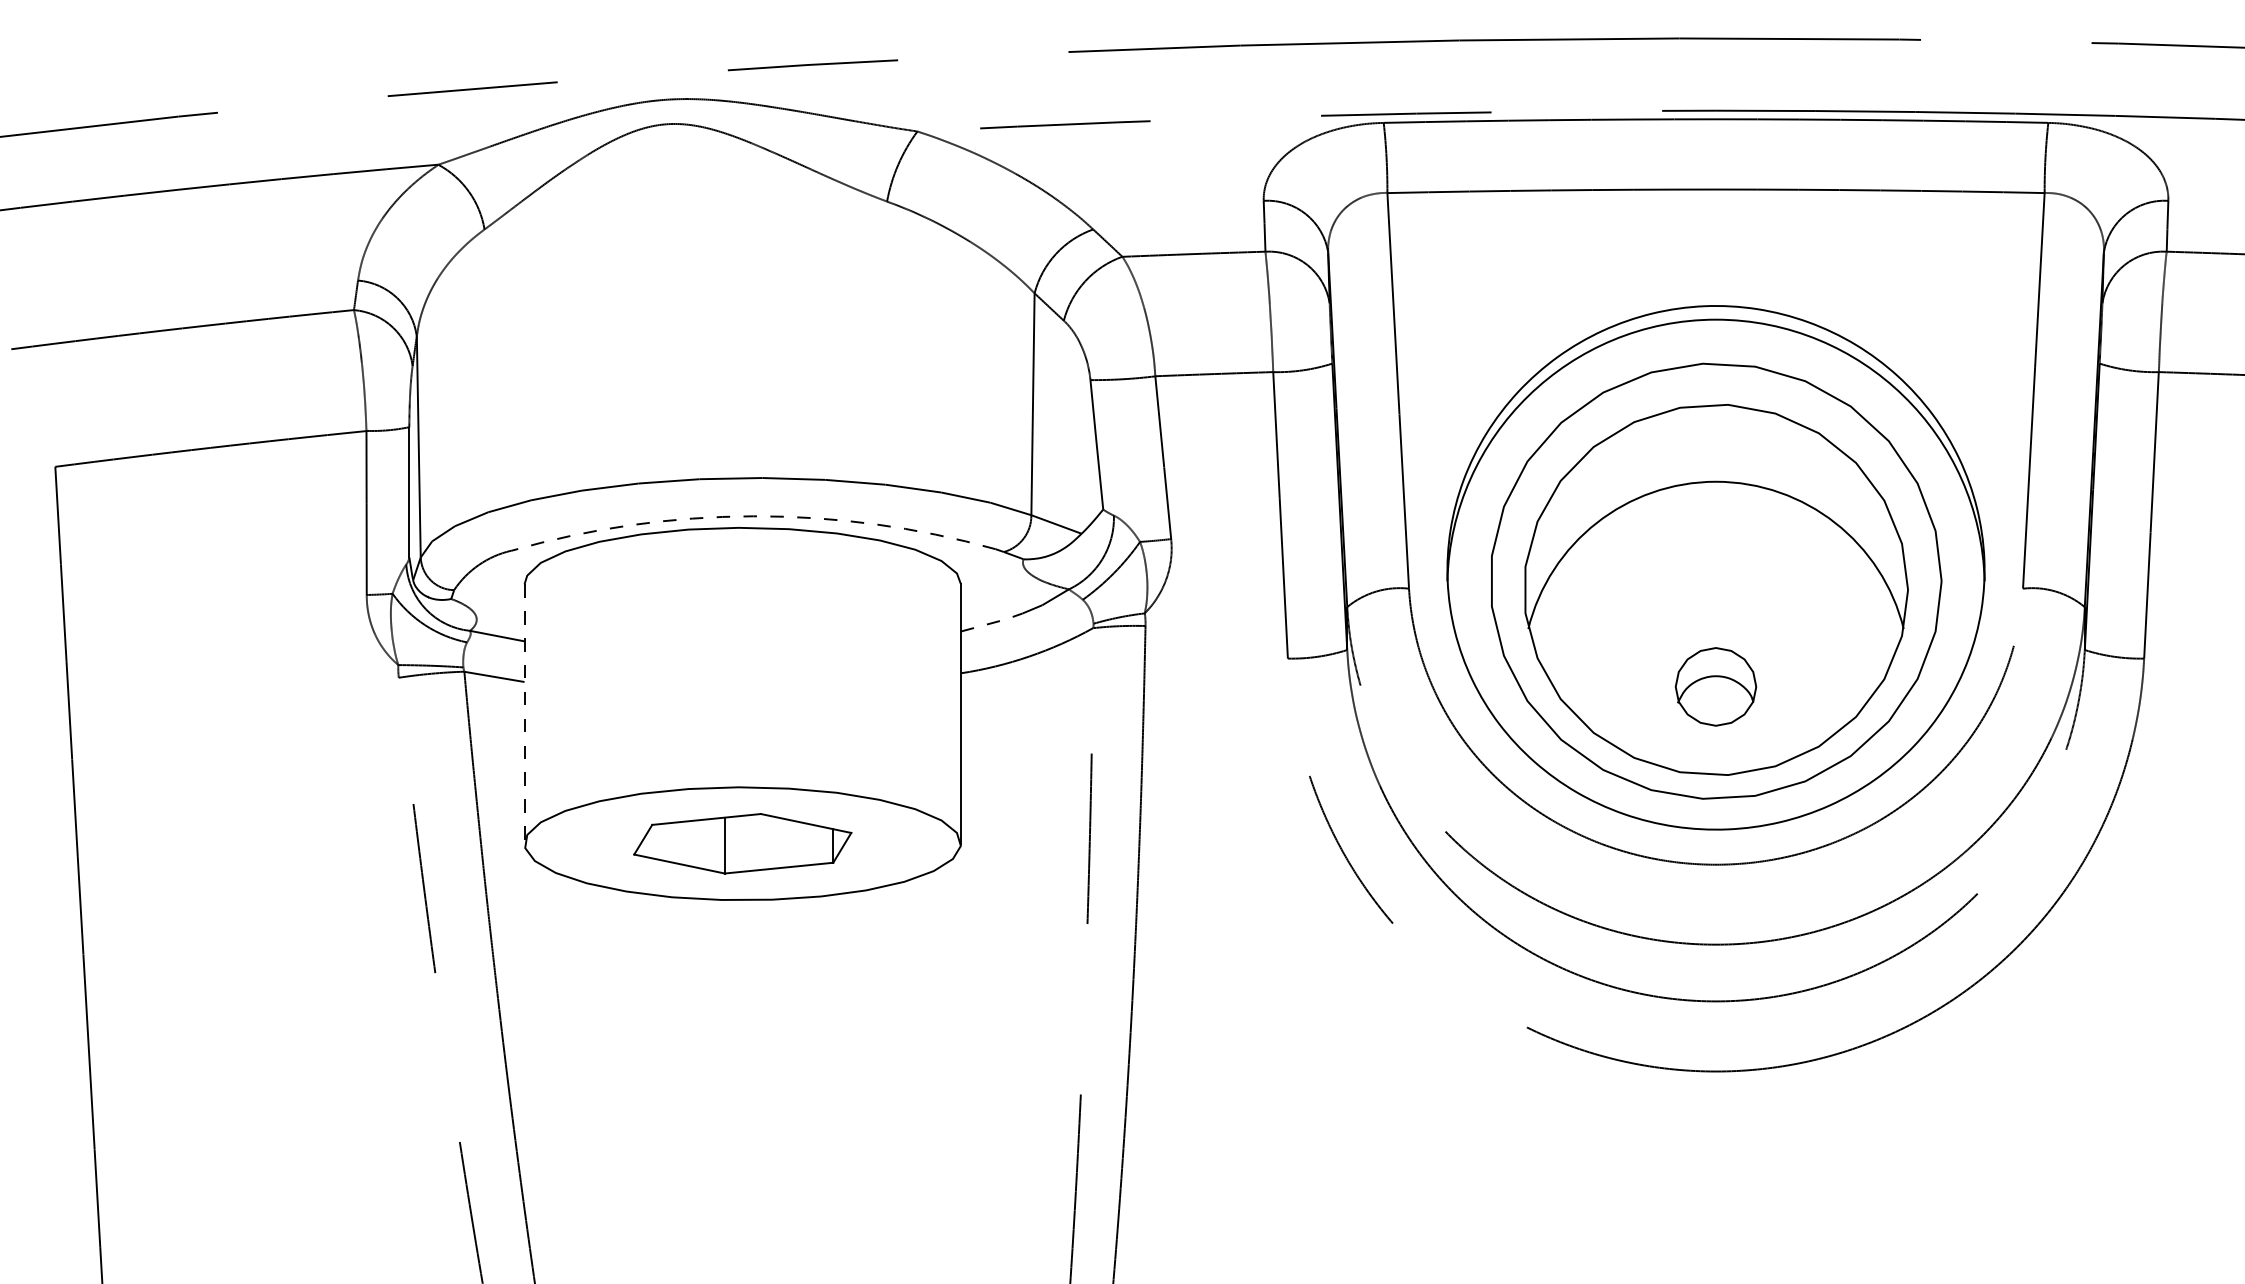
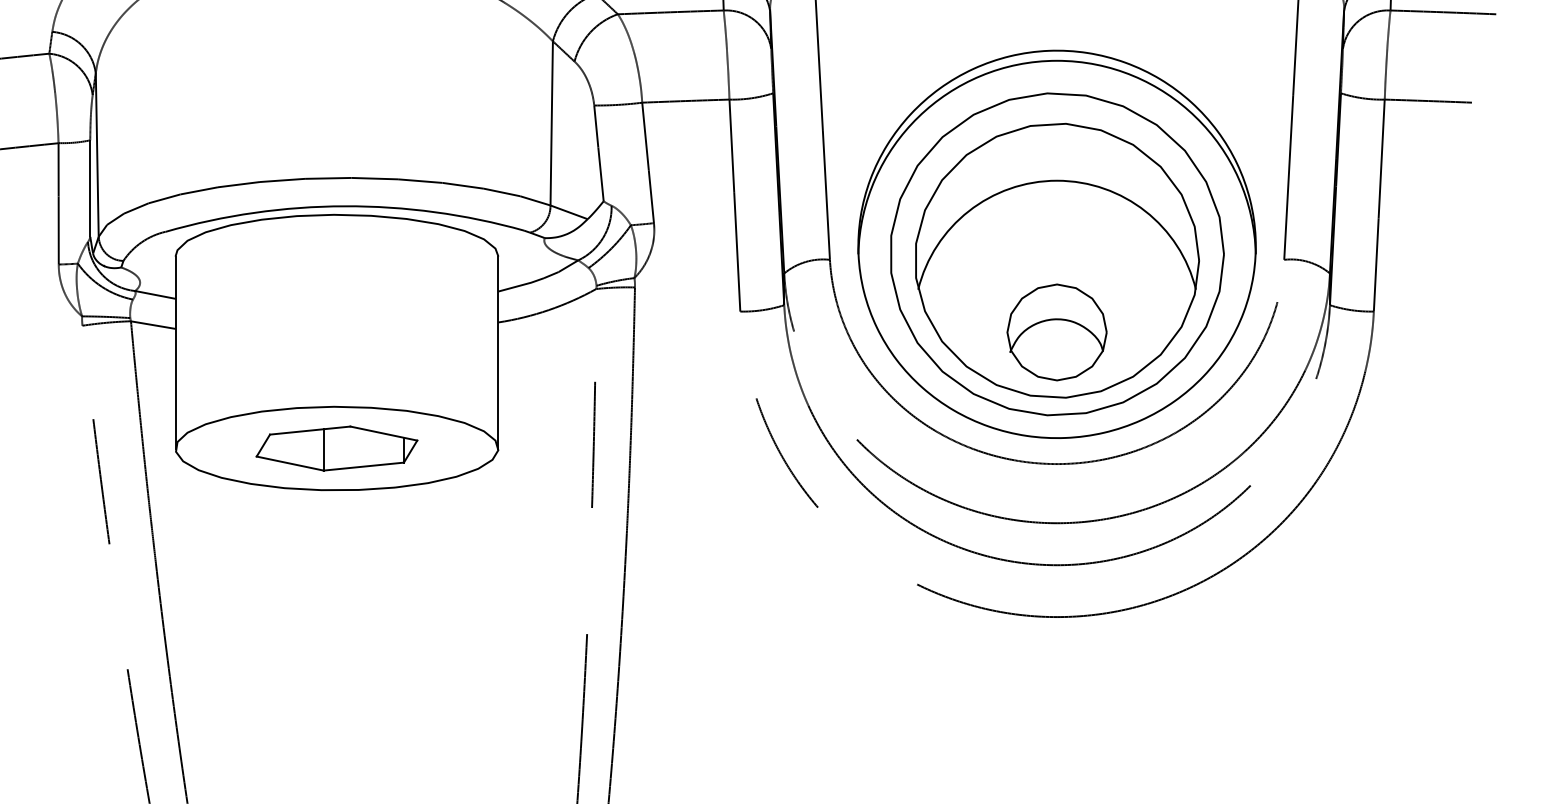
arc: (753, 516) -> (344, 206), dashed -> solid
line: (992, 622) -> (521, 284), dashed -> solid
part: (1715, 686) -> (1056, 332), size x1.67
line: (524, 714) -> (175, 352), dashed -> solid

